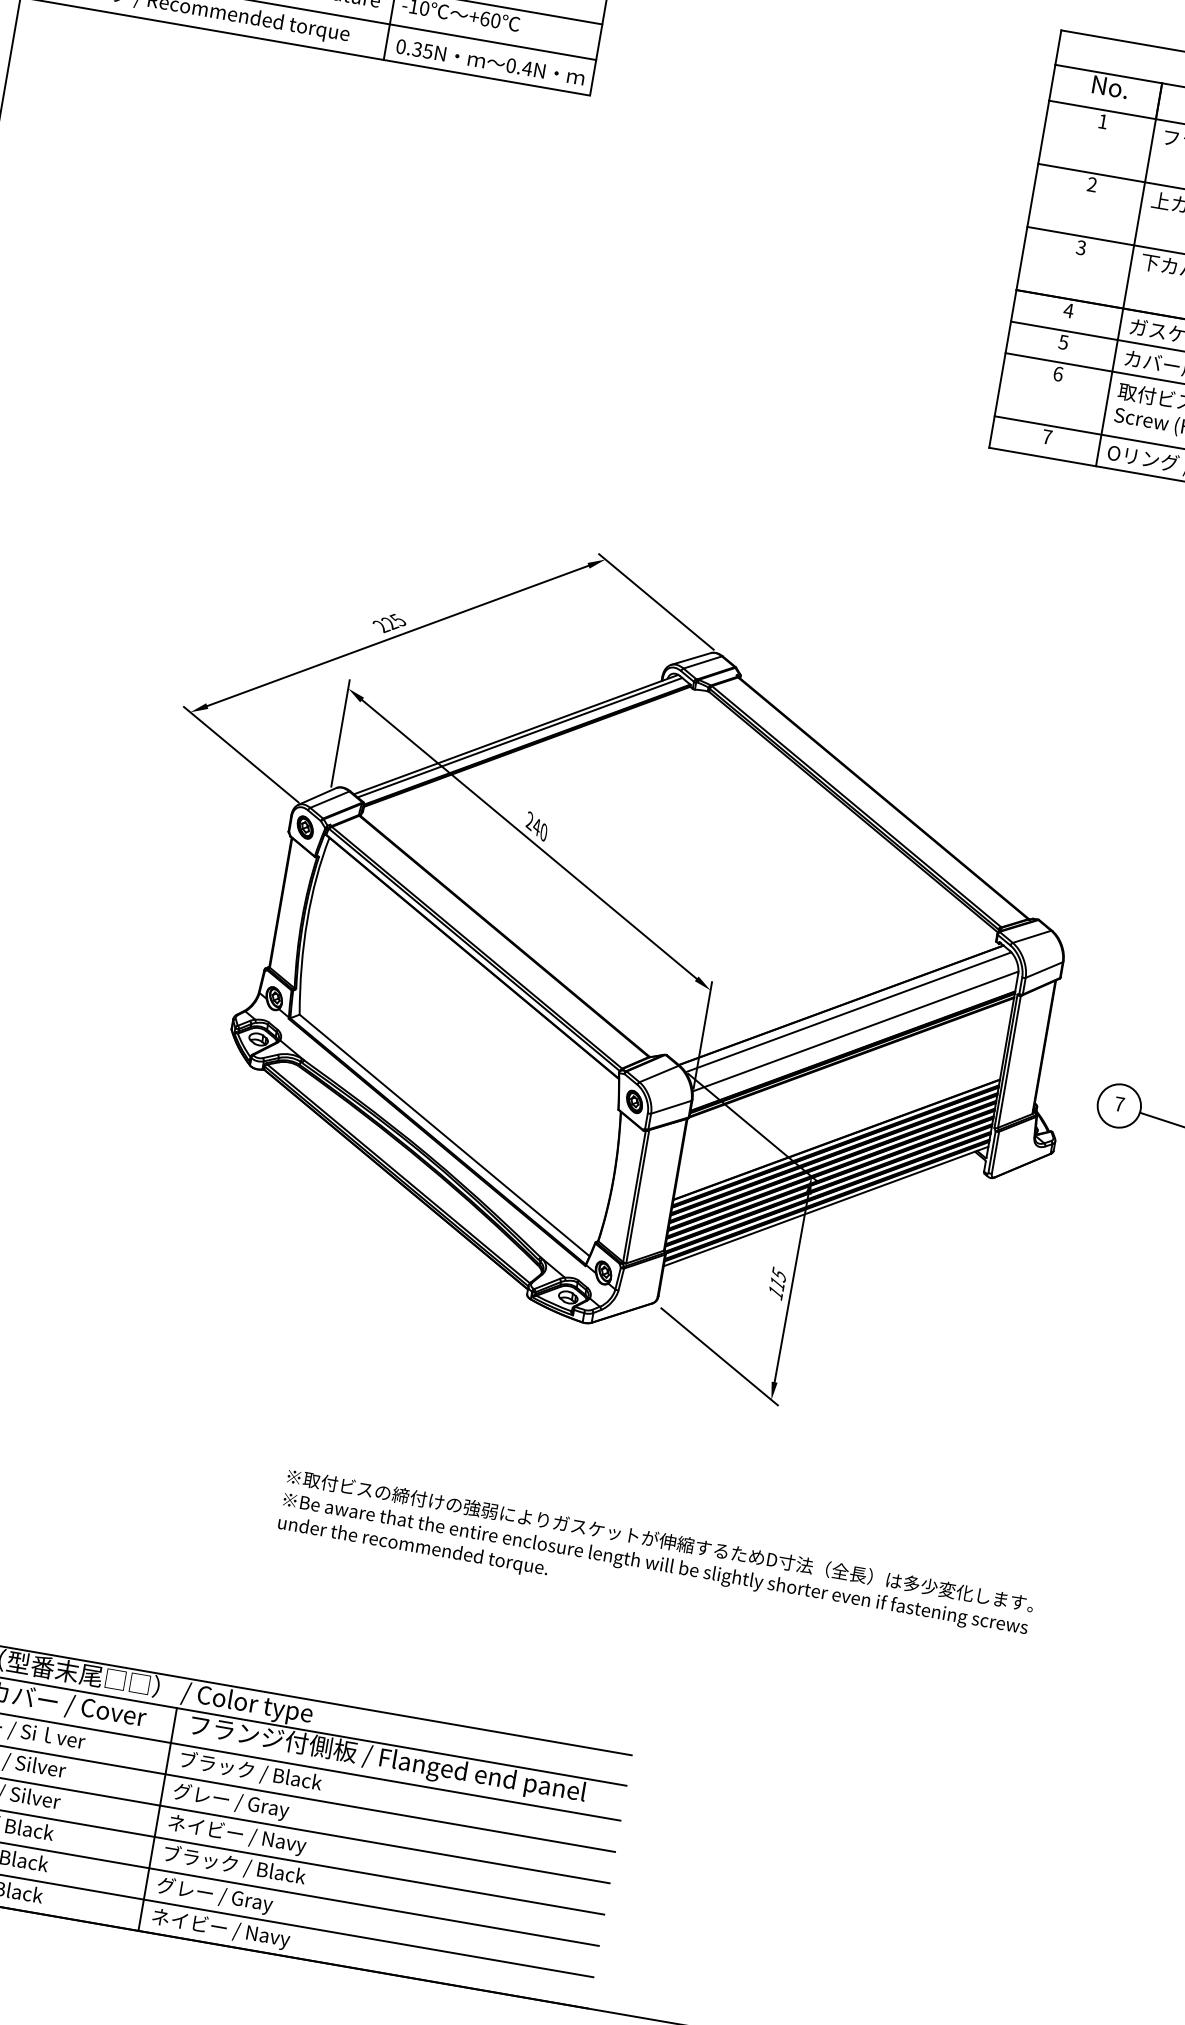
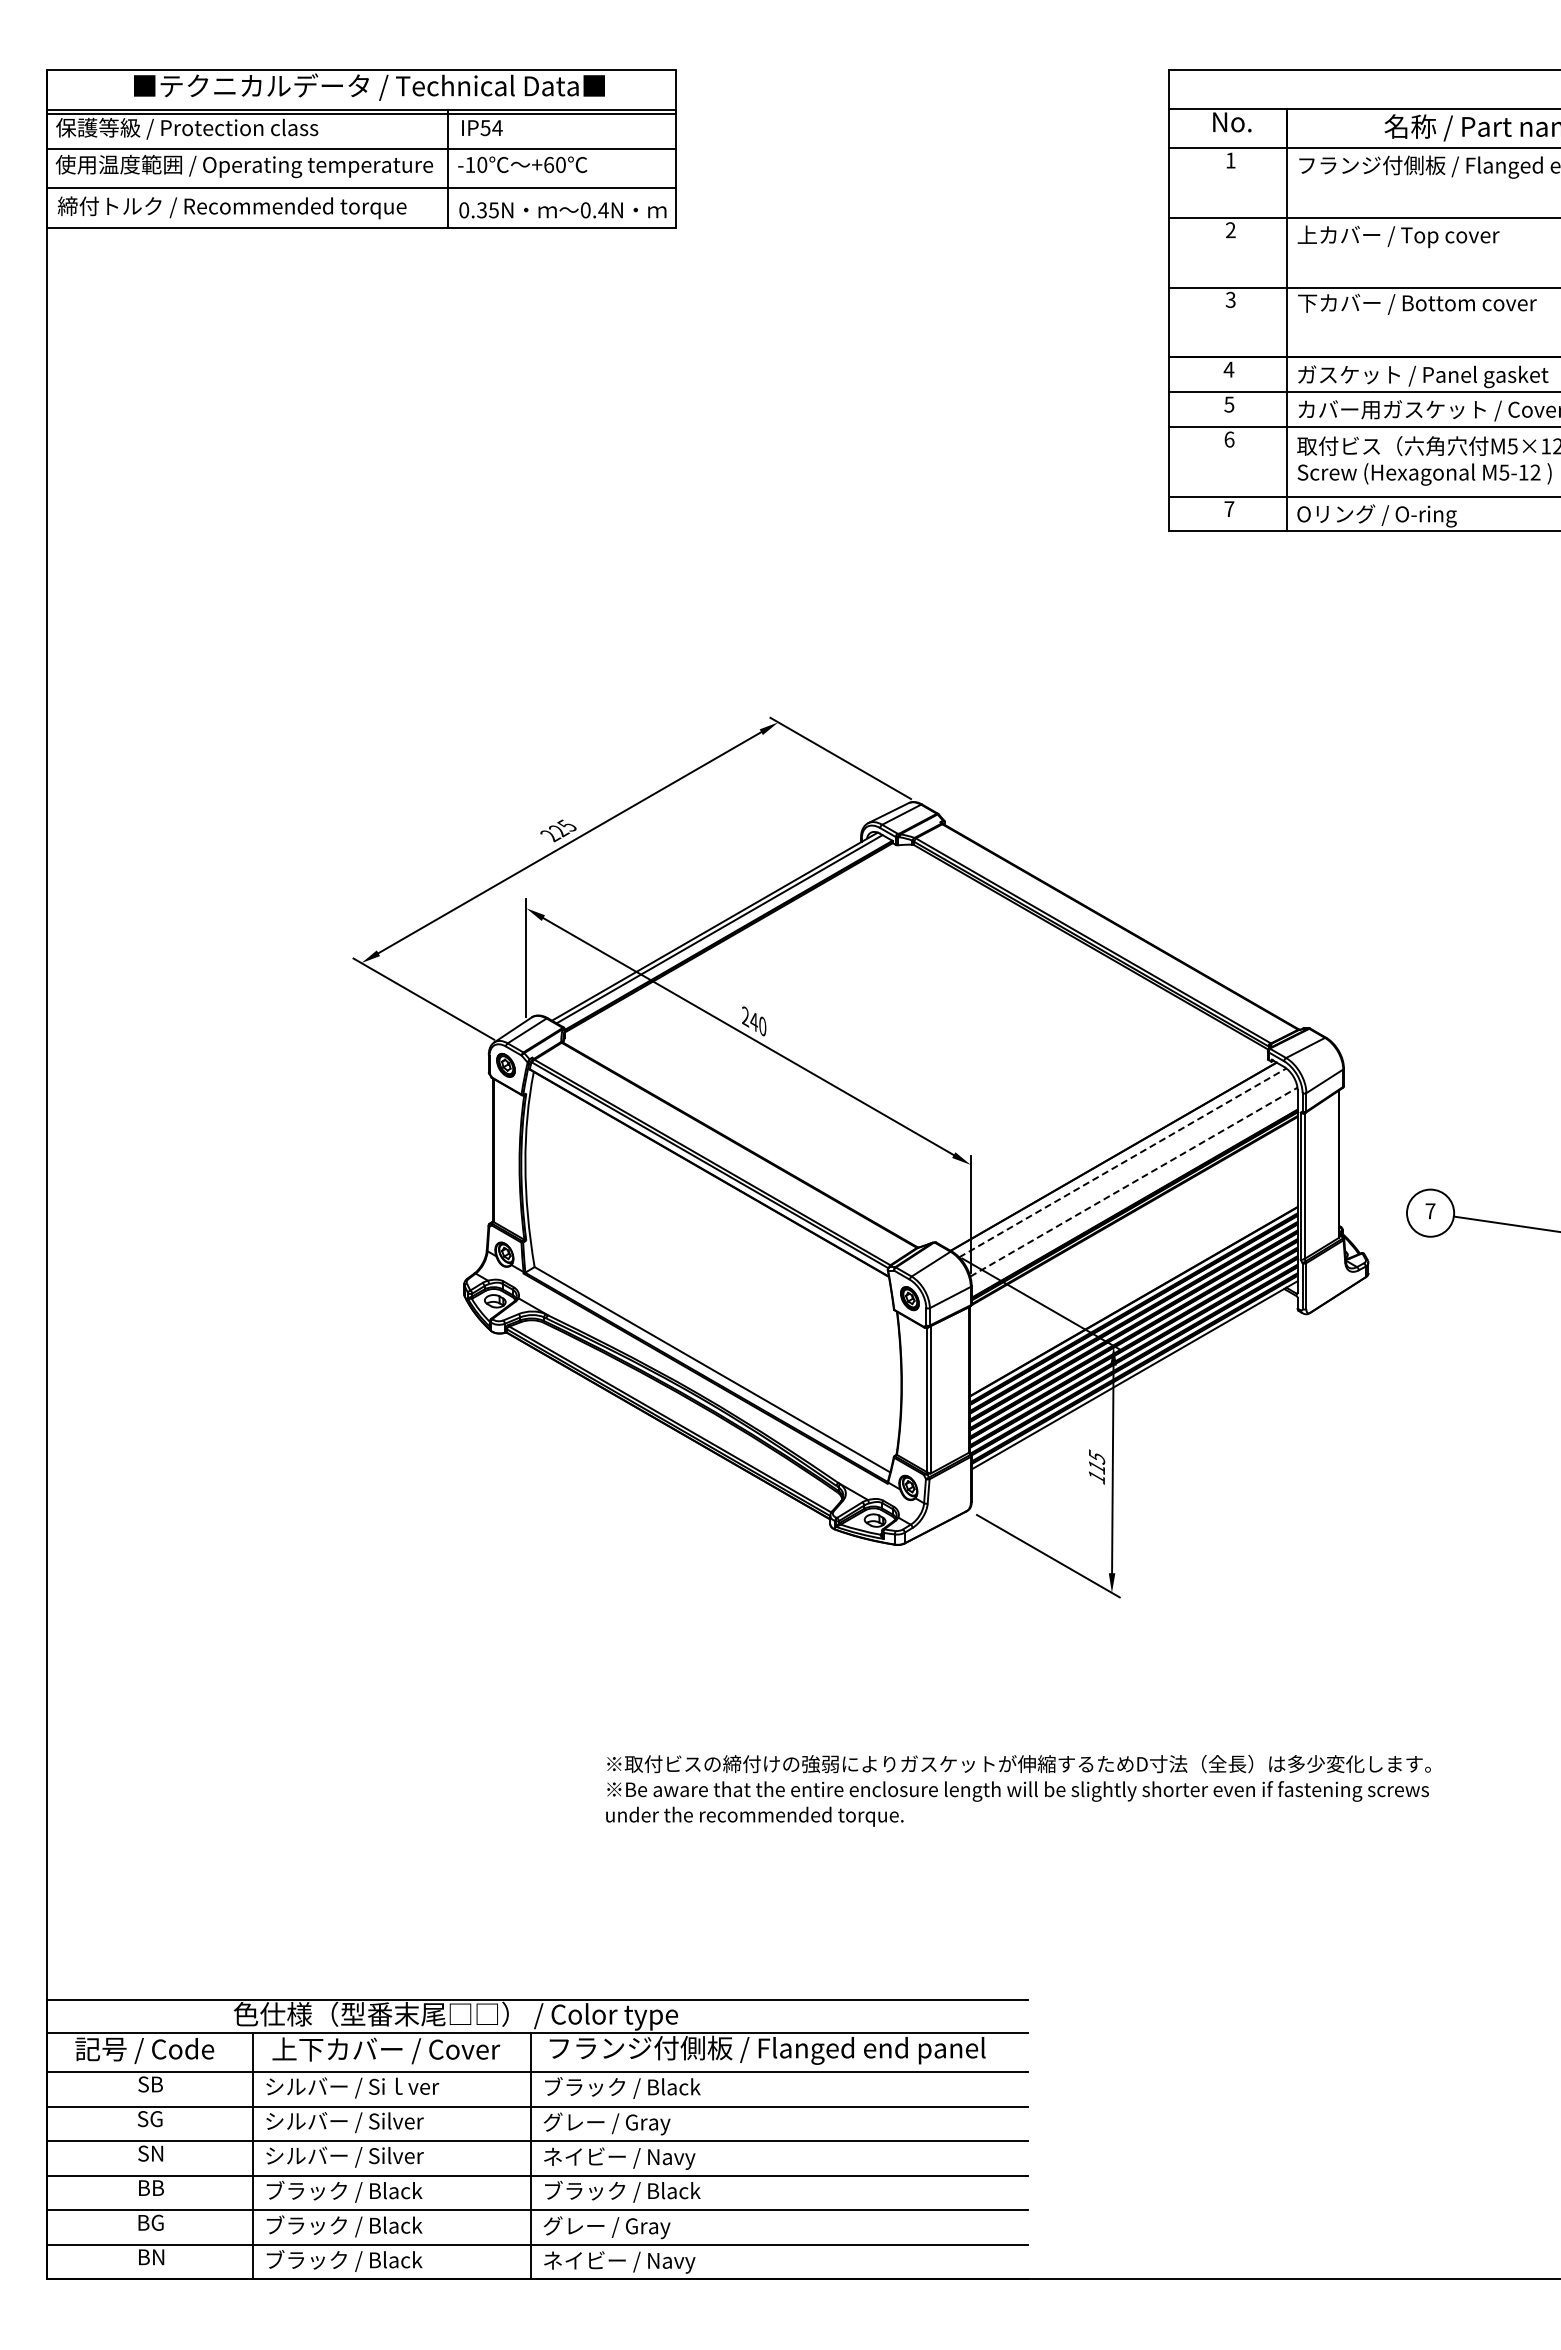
line: (848, 1011) -> (1122, 1162), solid -> dashed
line: (855, 1031) -> (1133, 1182), solid -> dashed

